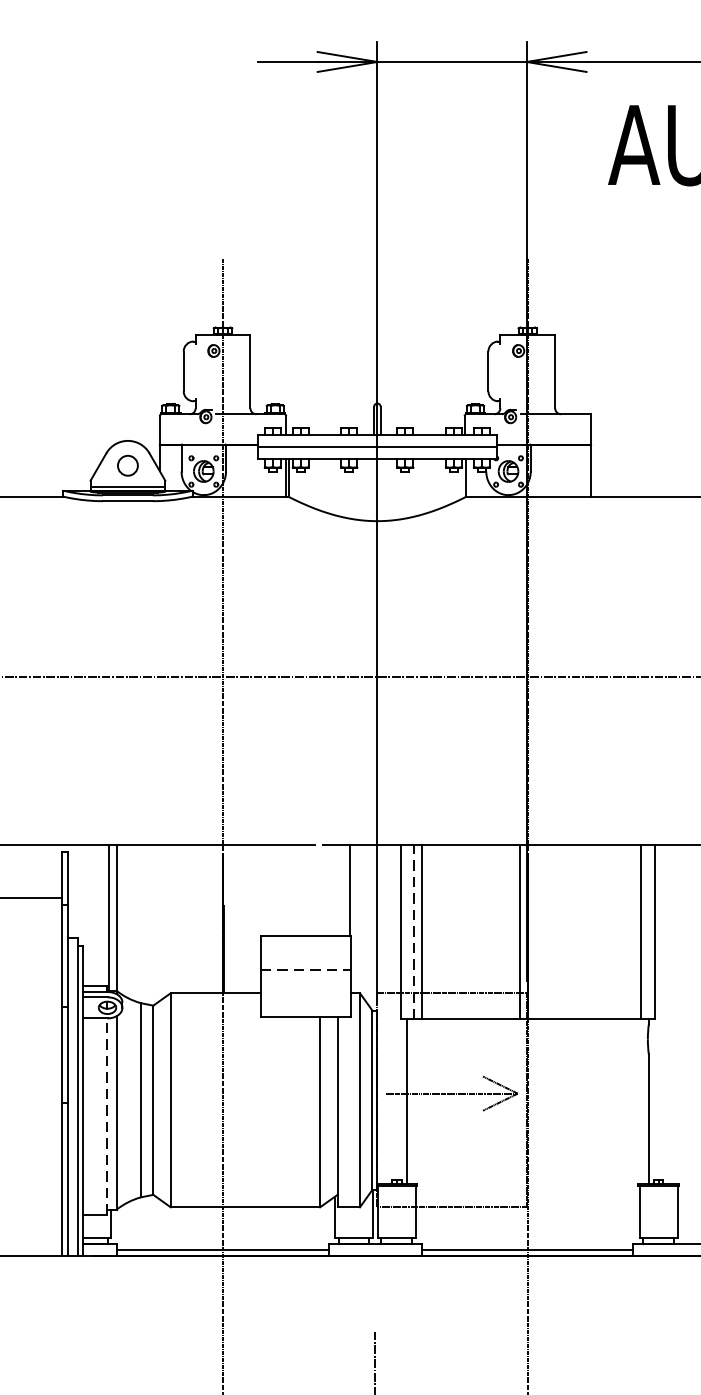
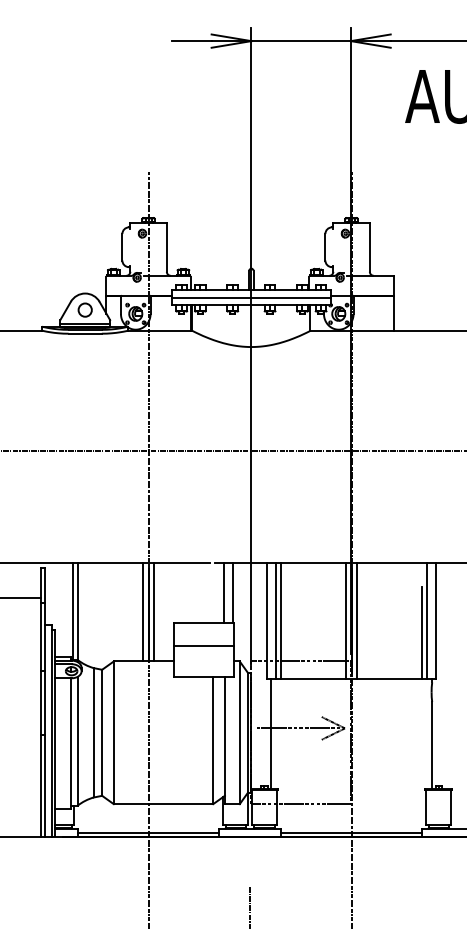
line: (336, 889) -> (224, 592), added
line: (215, 918) -> (143, 611), added
line: (230, 918) -> (153, 611), added
line: (413, 931) -> (275, 620), dashed -> solid
line: (535, 931) -> (356, 620), added
line: (634, 949) -> (422, 632), added
line: (305, 969) -> (203, 645), dashed -> solid
line: (105, 1116) -> (70, 743), dashed -> solid

